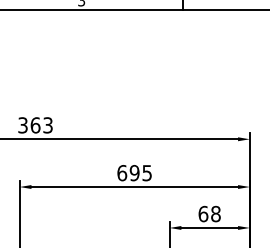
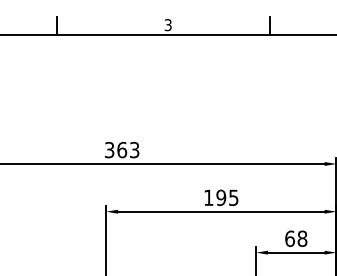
text: (121, 172) -> (208, 197), 695 -> 195

